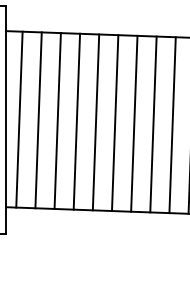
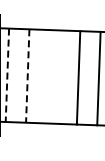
line: (19, 120) -> (7, 75), solid -> dashed
line: (38, 120) -> (17, 75), removed
line: (57, 121) -> (27, 76), solid -> dashed
line: (76, 121) -> (37, 76), removed
line: (94, 121) -> (47, 76), removed
line: (113, 121) -> (57, 76), removed
line: (134, 123) -> (68, 77), removed
line: (172, 123) -> (88, 77), removed

